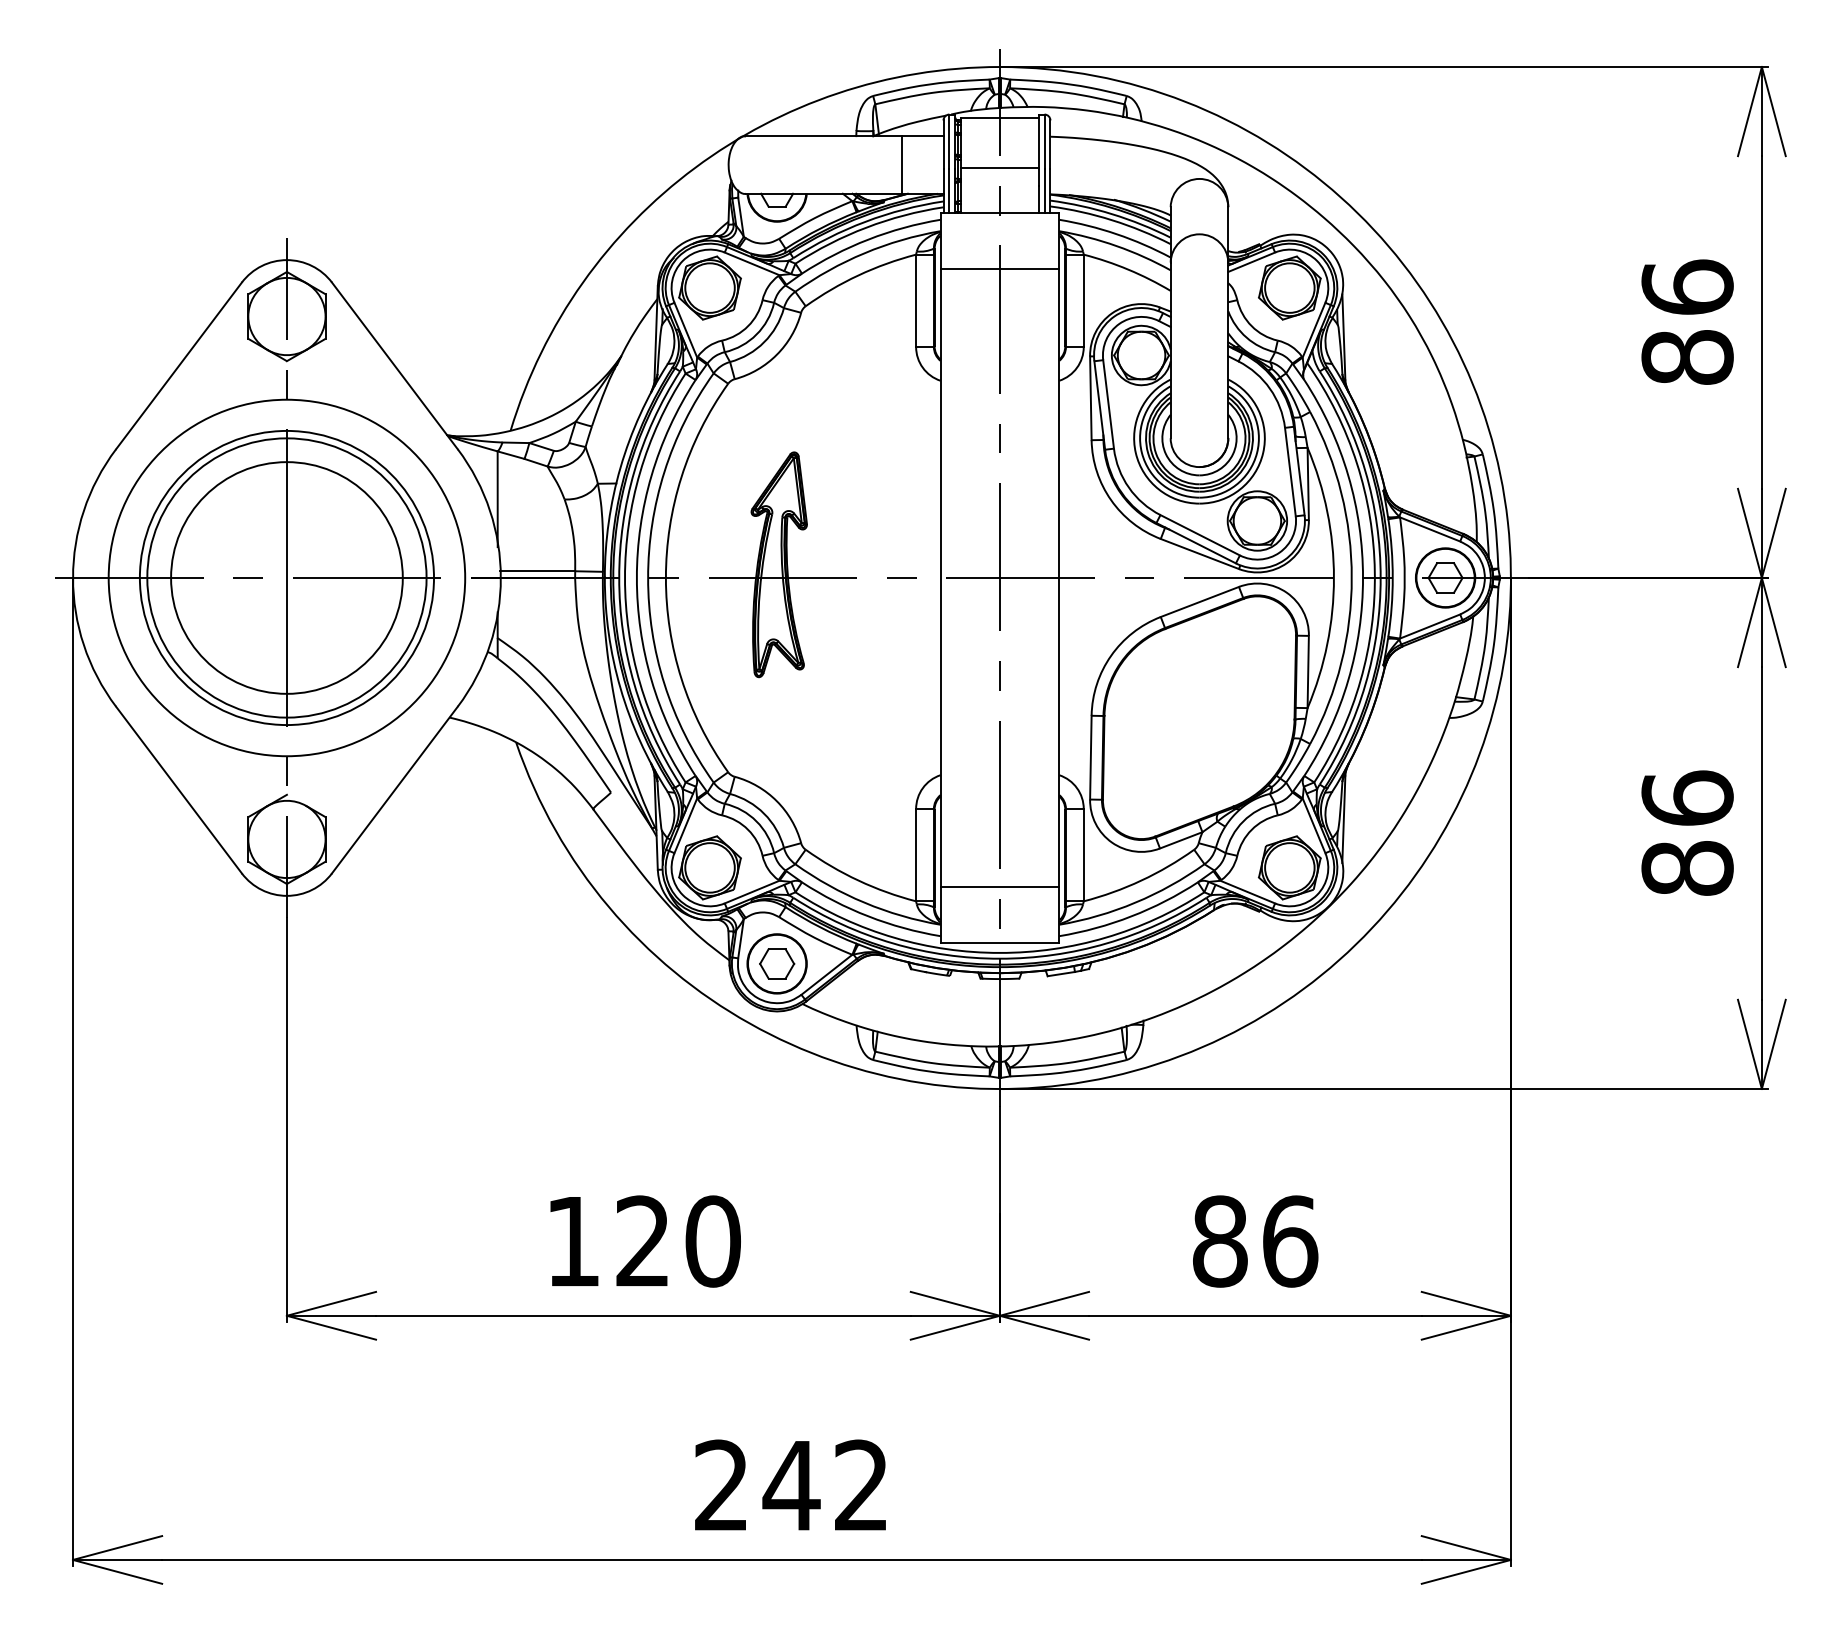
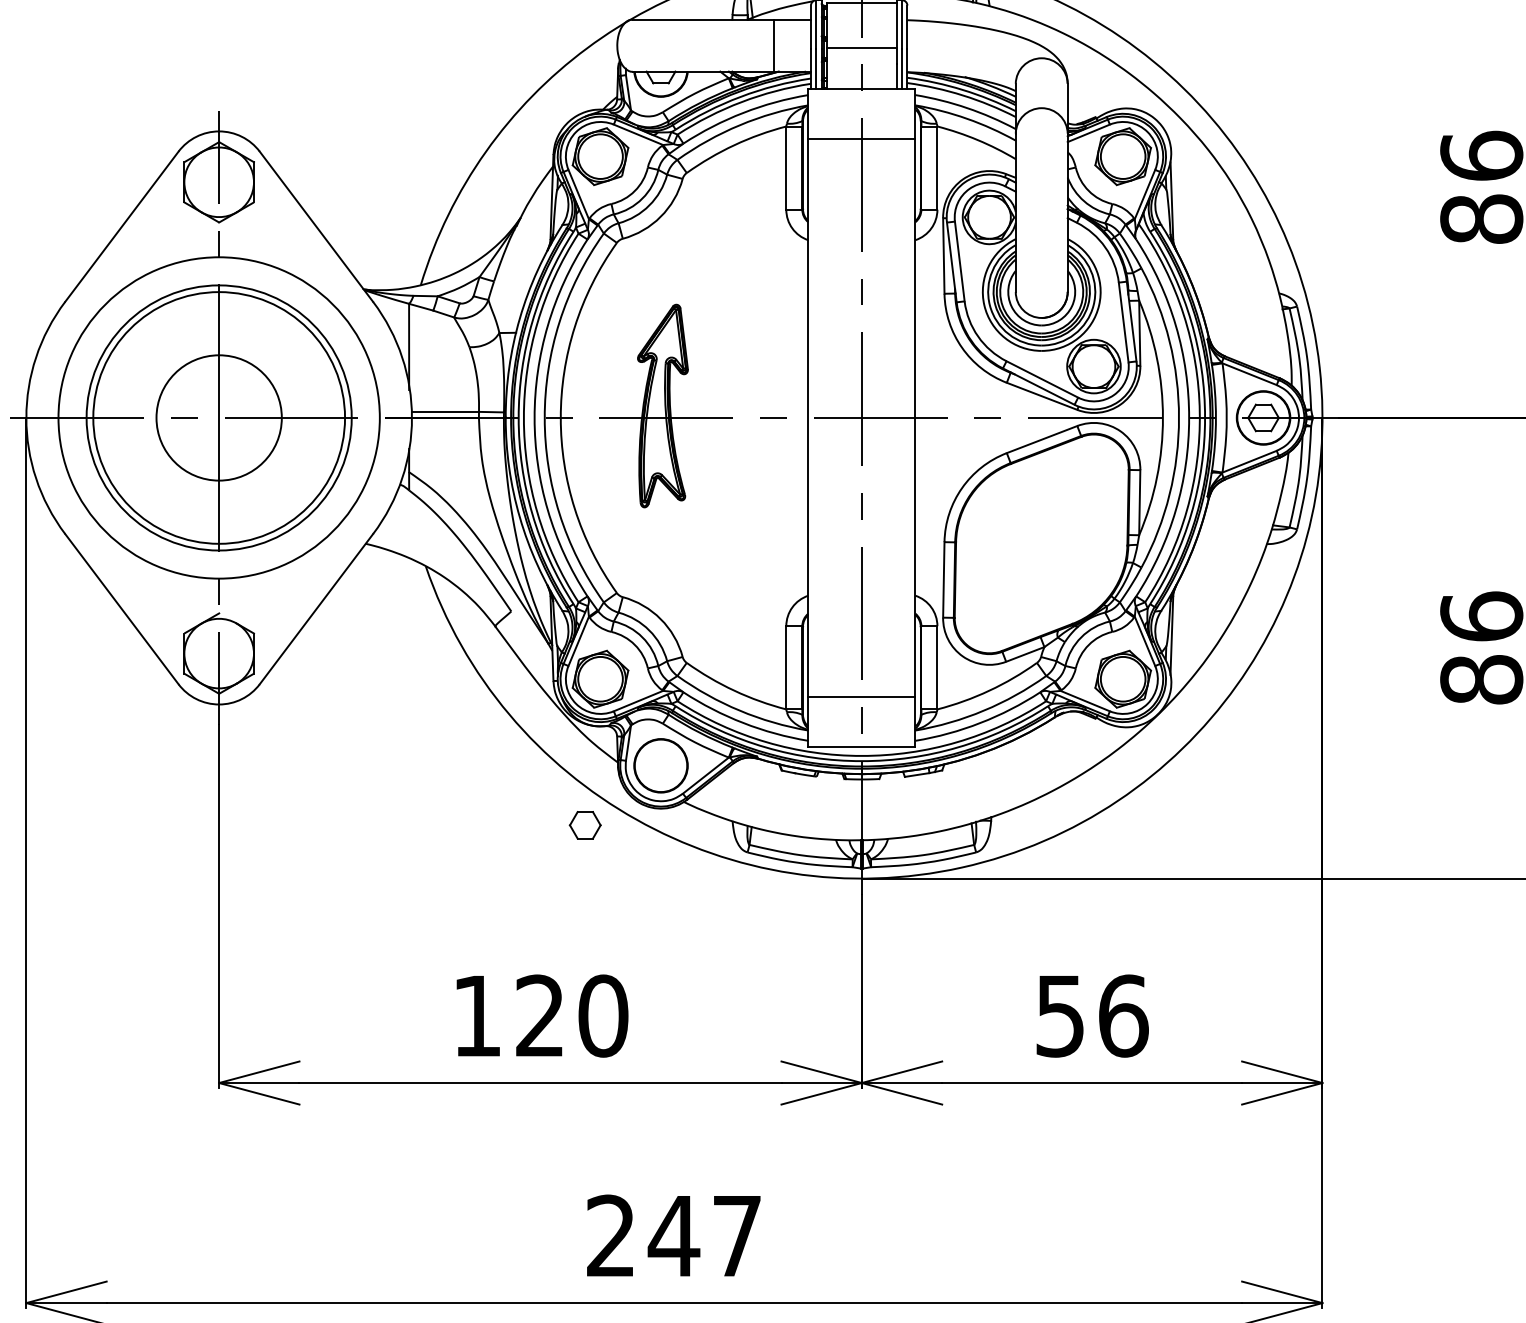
circle: (286, 577) -> (218, 417), size x0.6
part: (777, 963) -> (585, 824), moved
text: (1220, 1241) -> (1060, 1016), 86 -> 56
text: (861, 1484) -> (737, 1235), 242 -> 247

